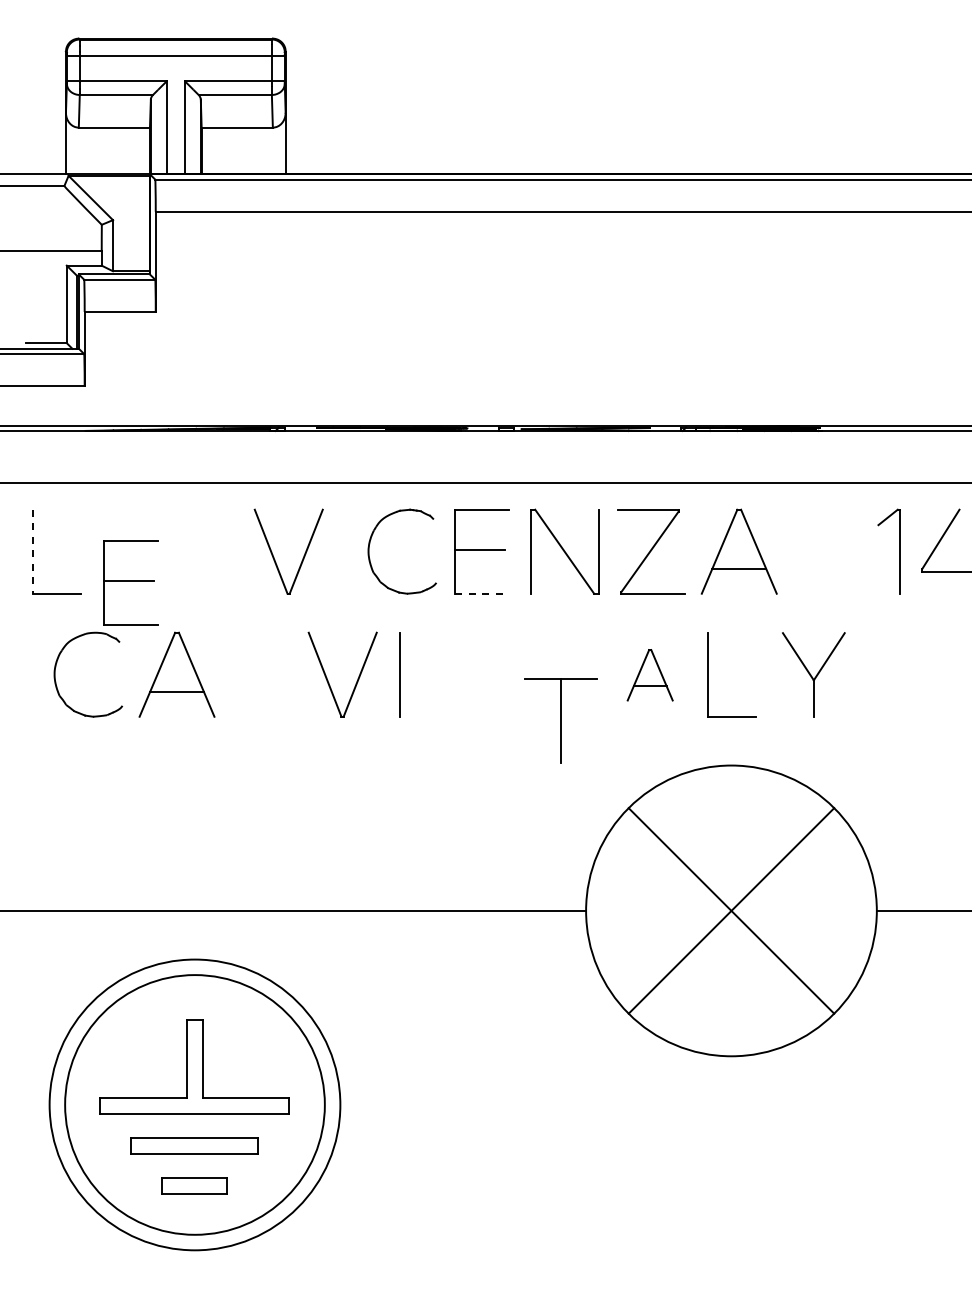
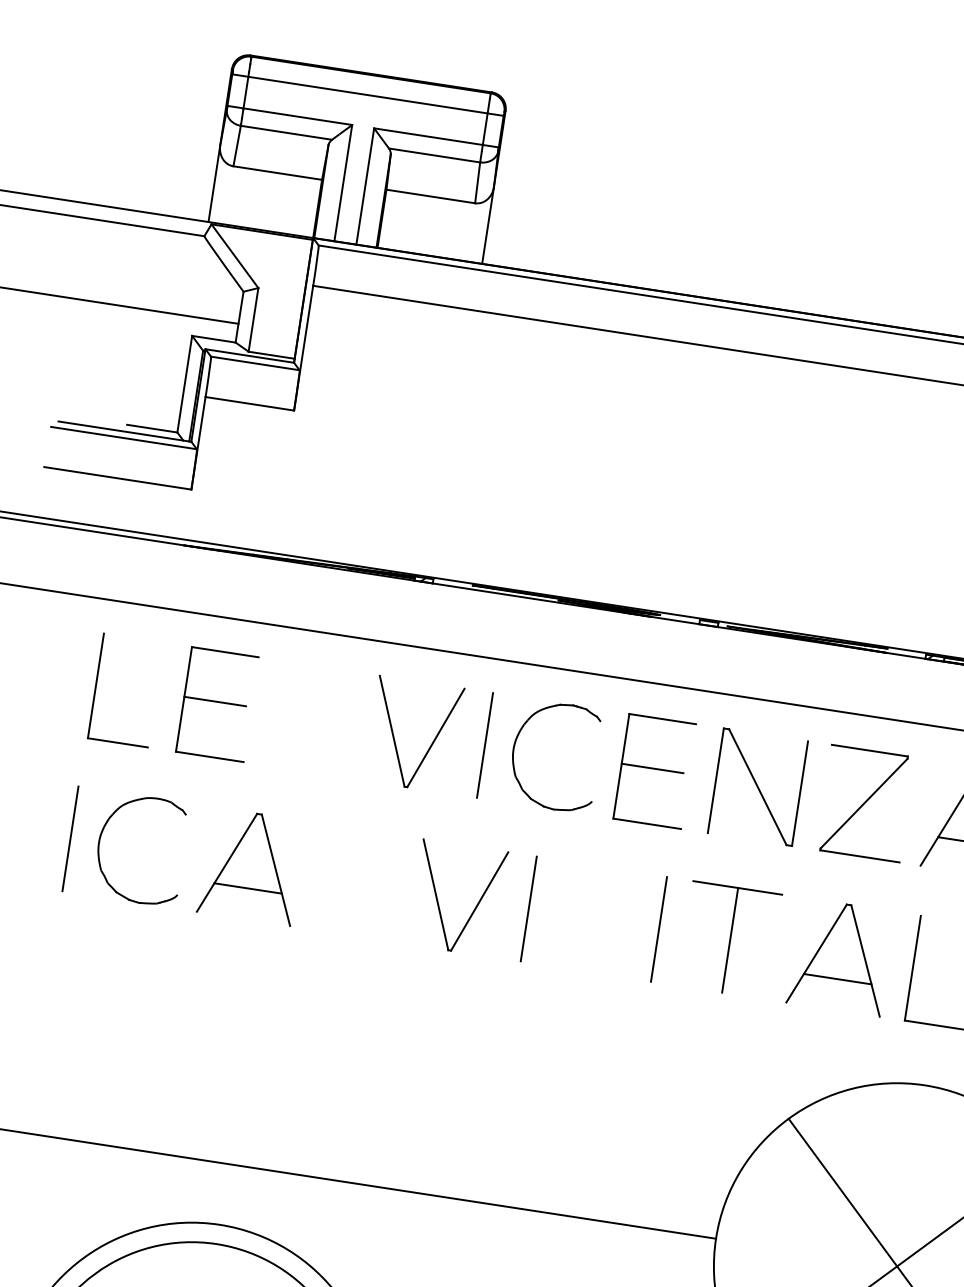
line: (33, 551) -> (96, 685), dashed -> solid
line: (345, 551) -> (484, 745), added
part: (130, 582) -> (217, 704), moved
line: (482, 593) -> (647, 823), dashed -> solid
line: (31, 674) -> (70, 838), added
line: (504, 675) -> (659, 929), added
part: (649, 675) -> (839, 957), size x1.67
part: (560, 720) -> (729, 939), moved

